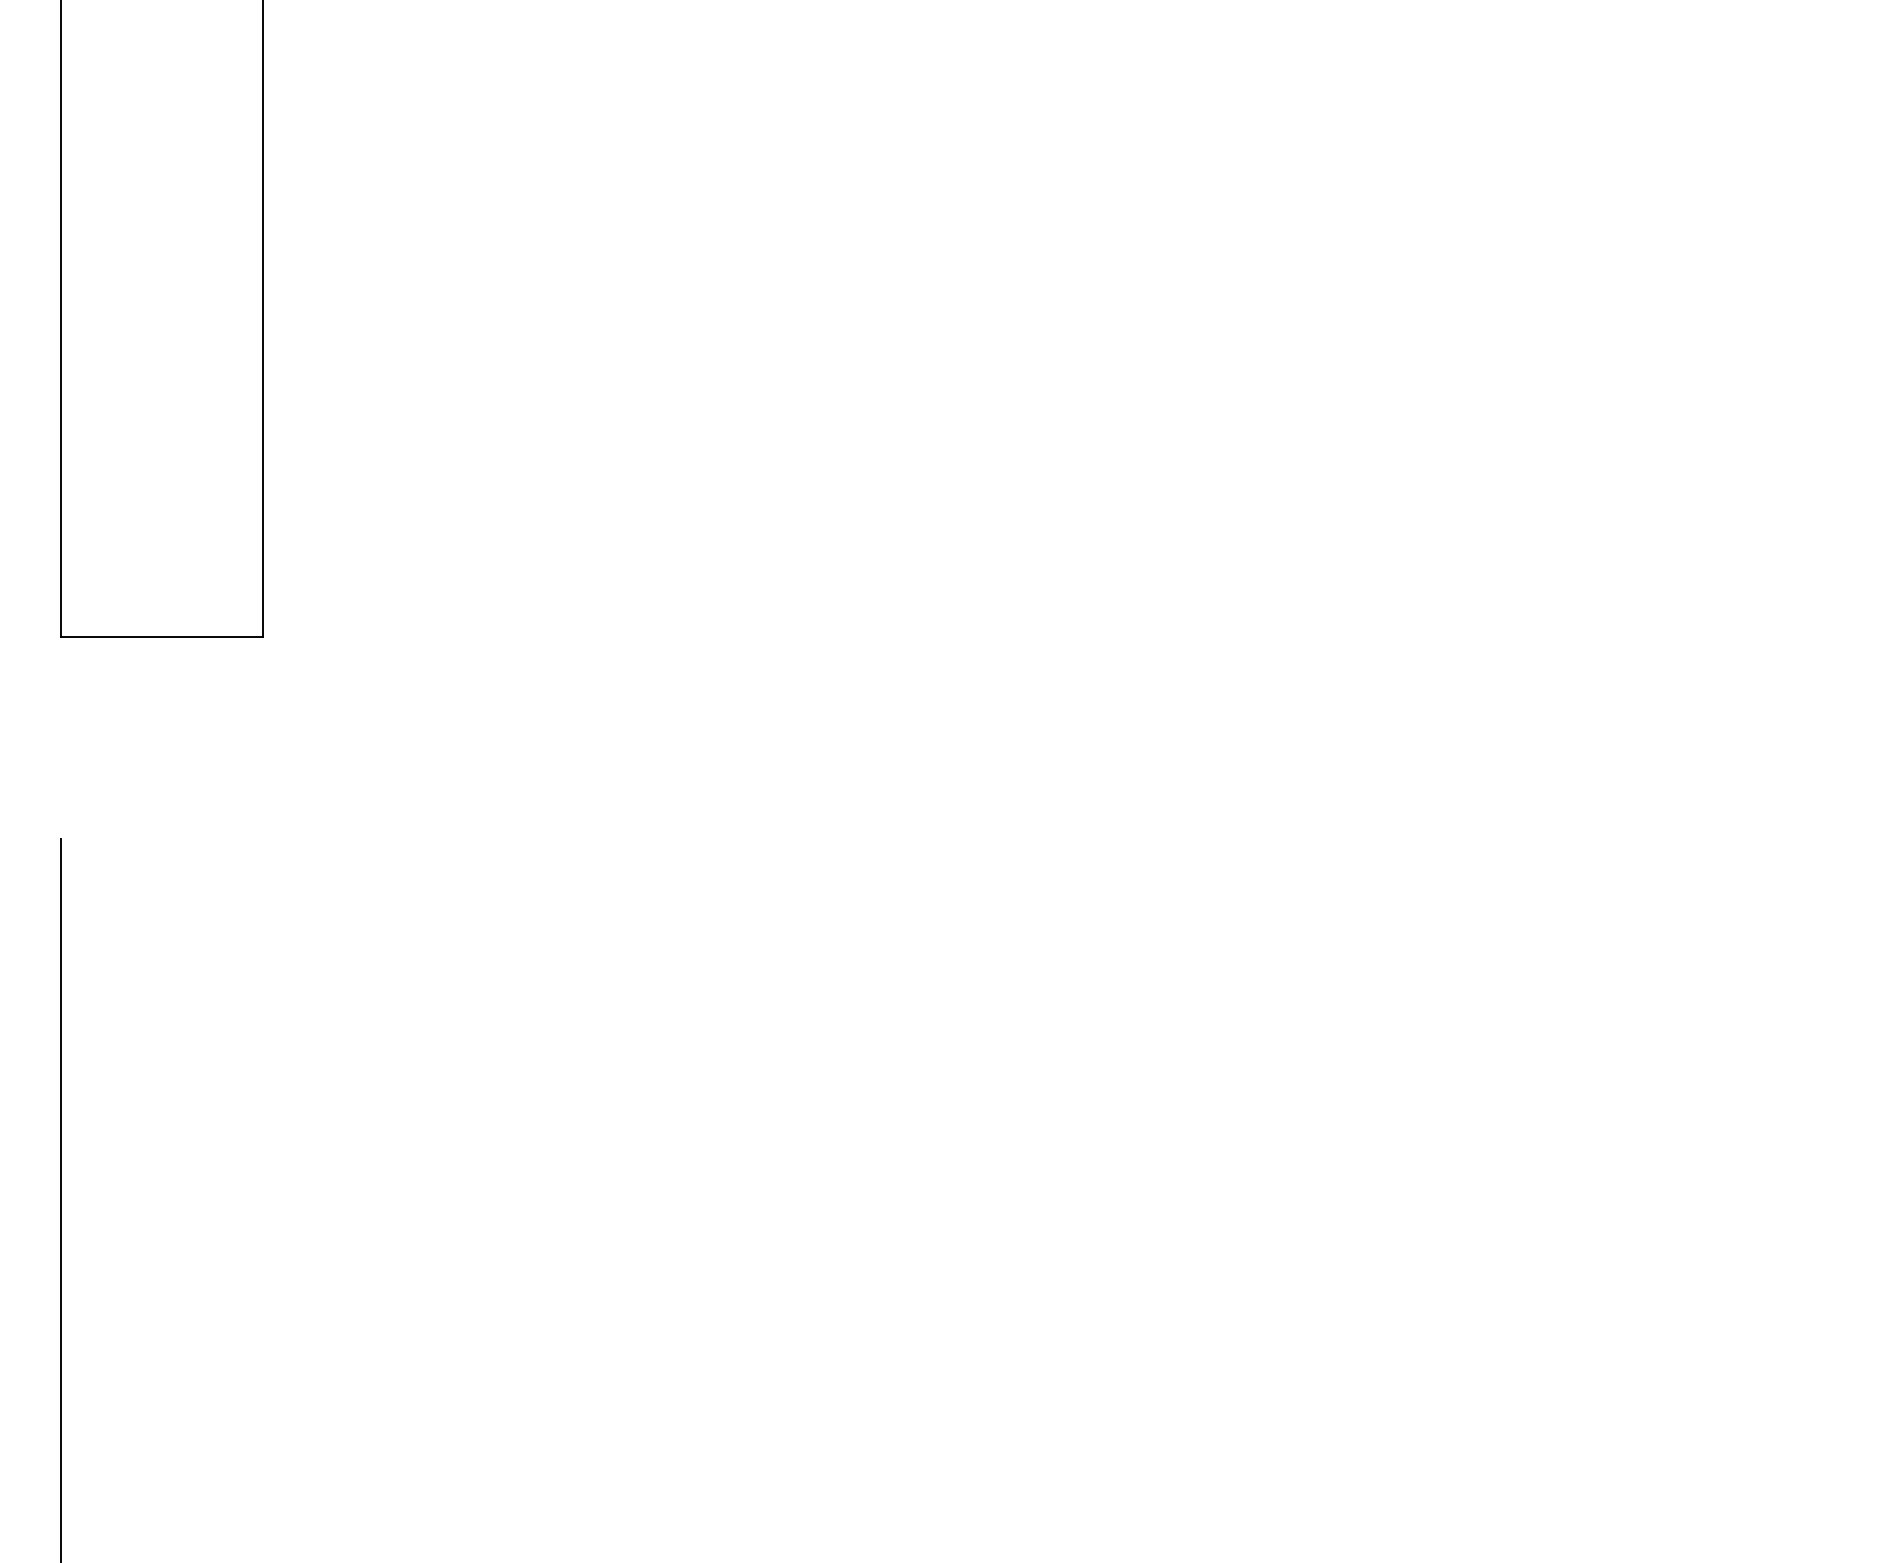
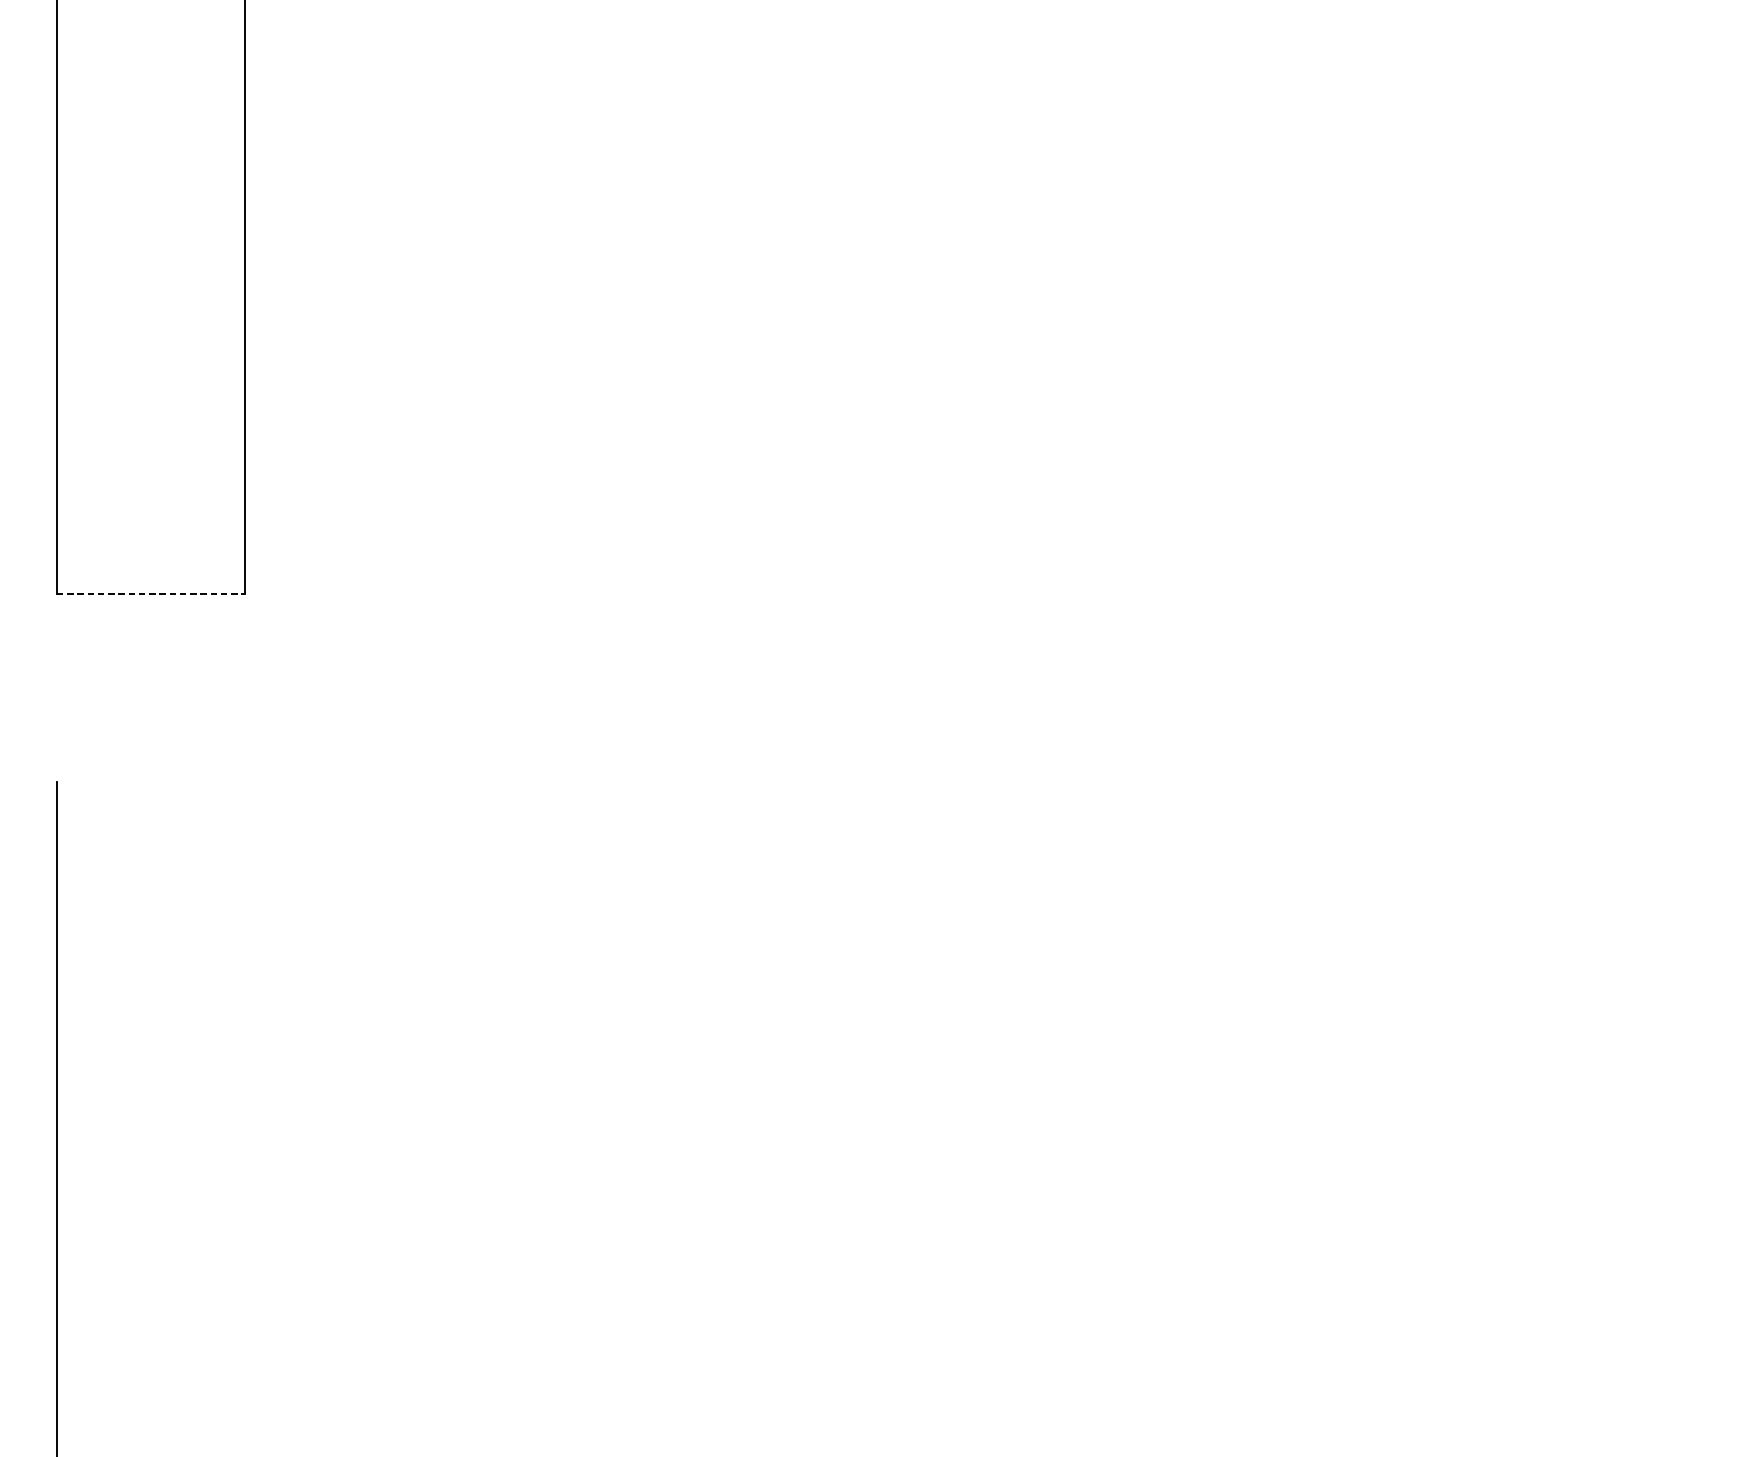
line: (162, 637) -> (151, 594), solid -> dashed

